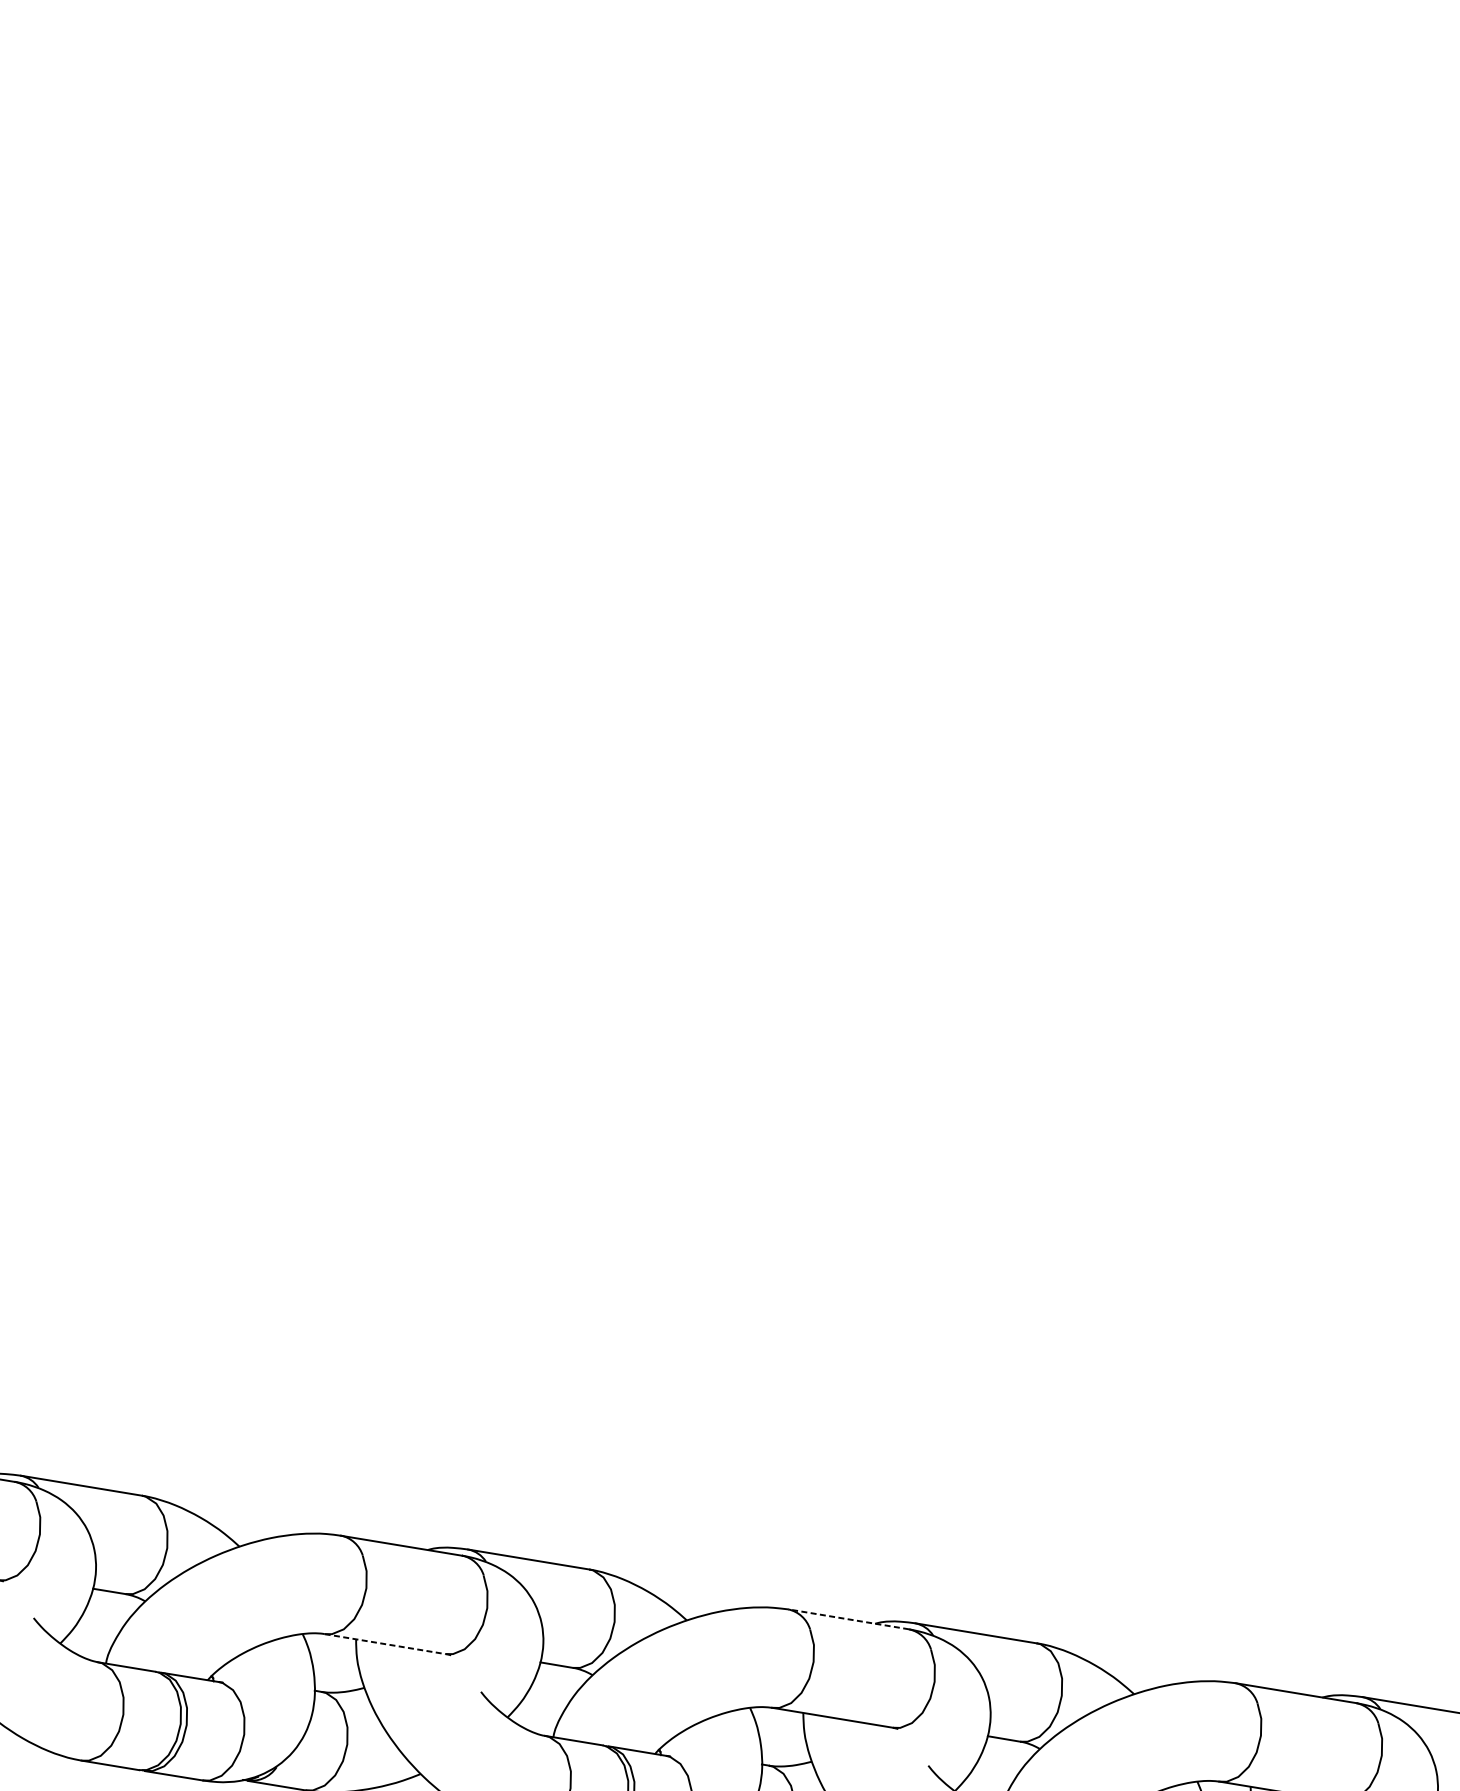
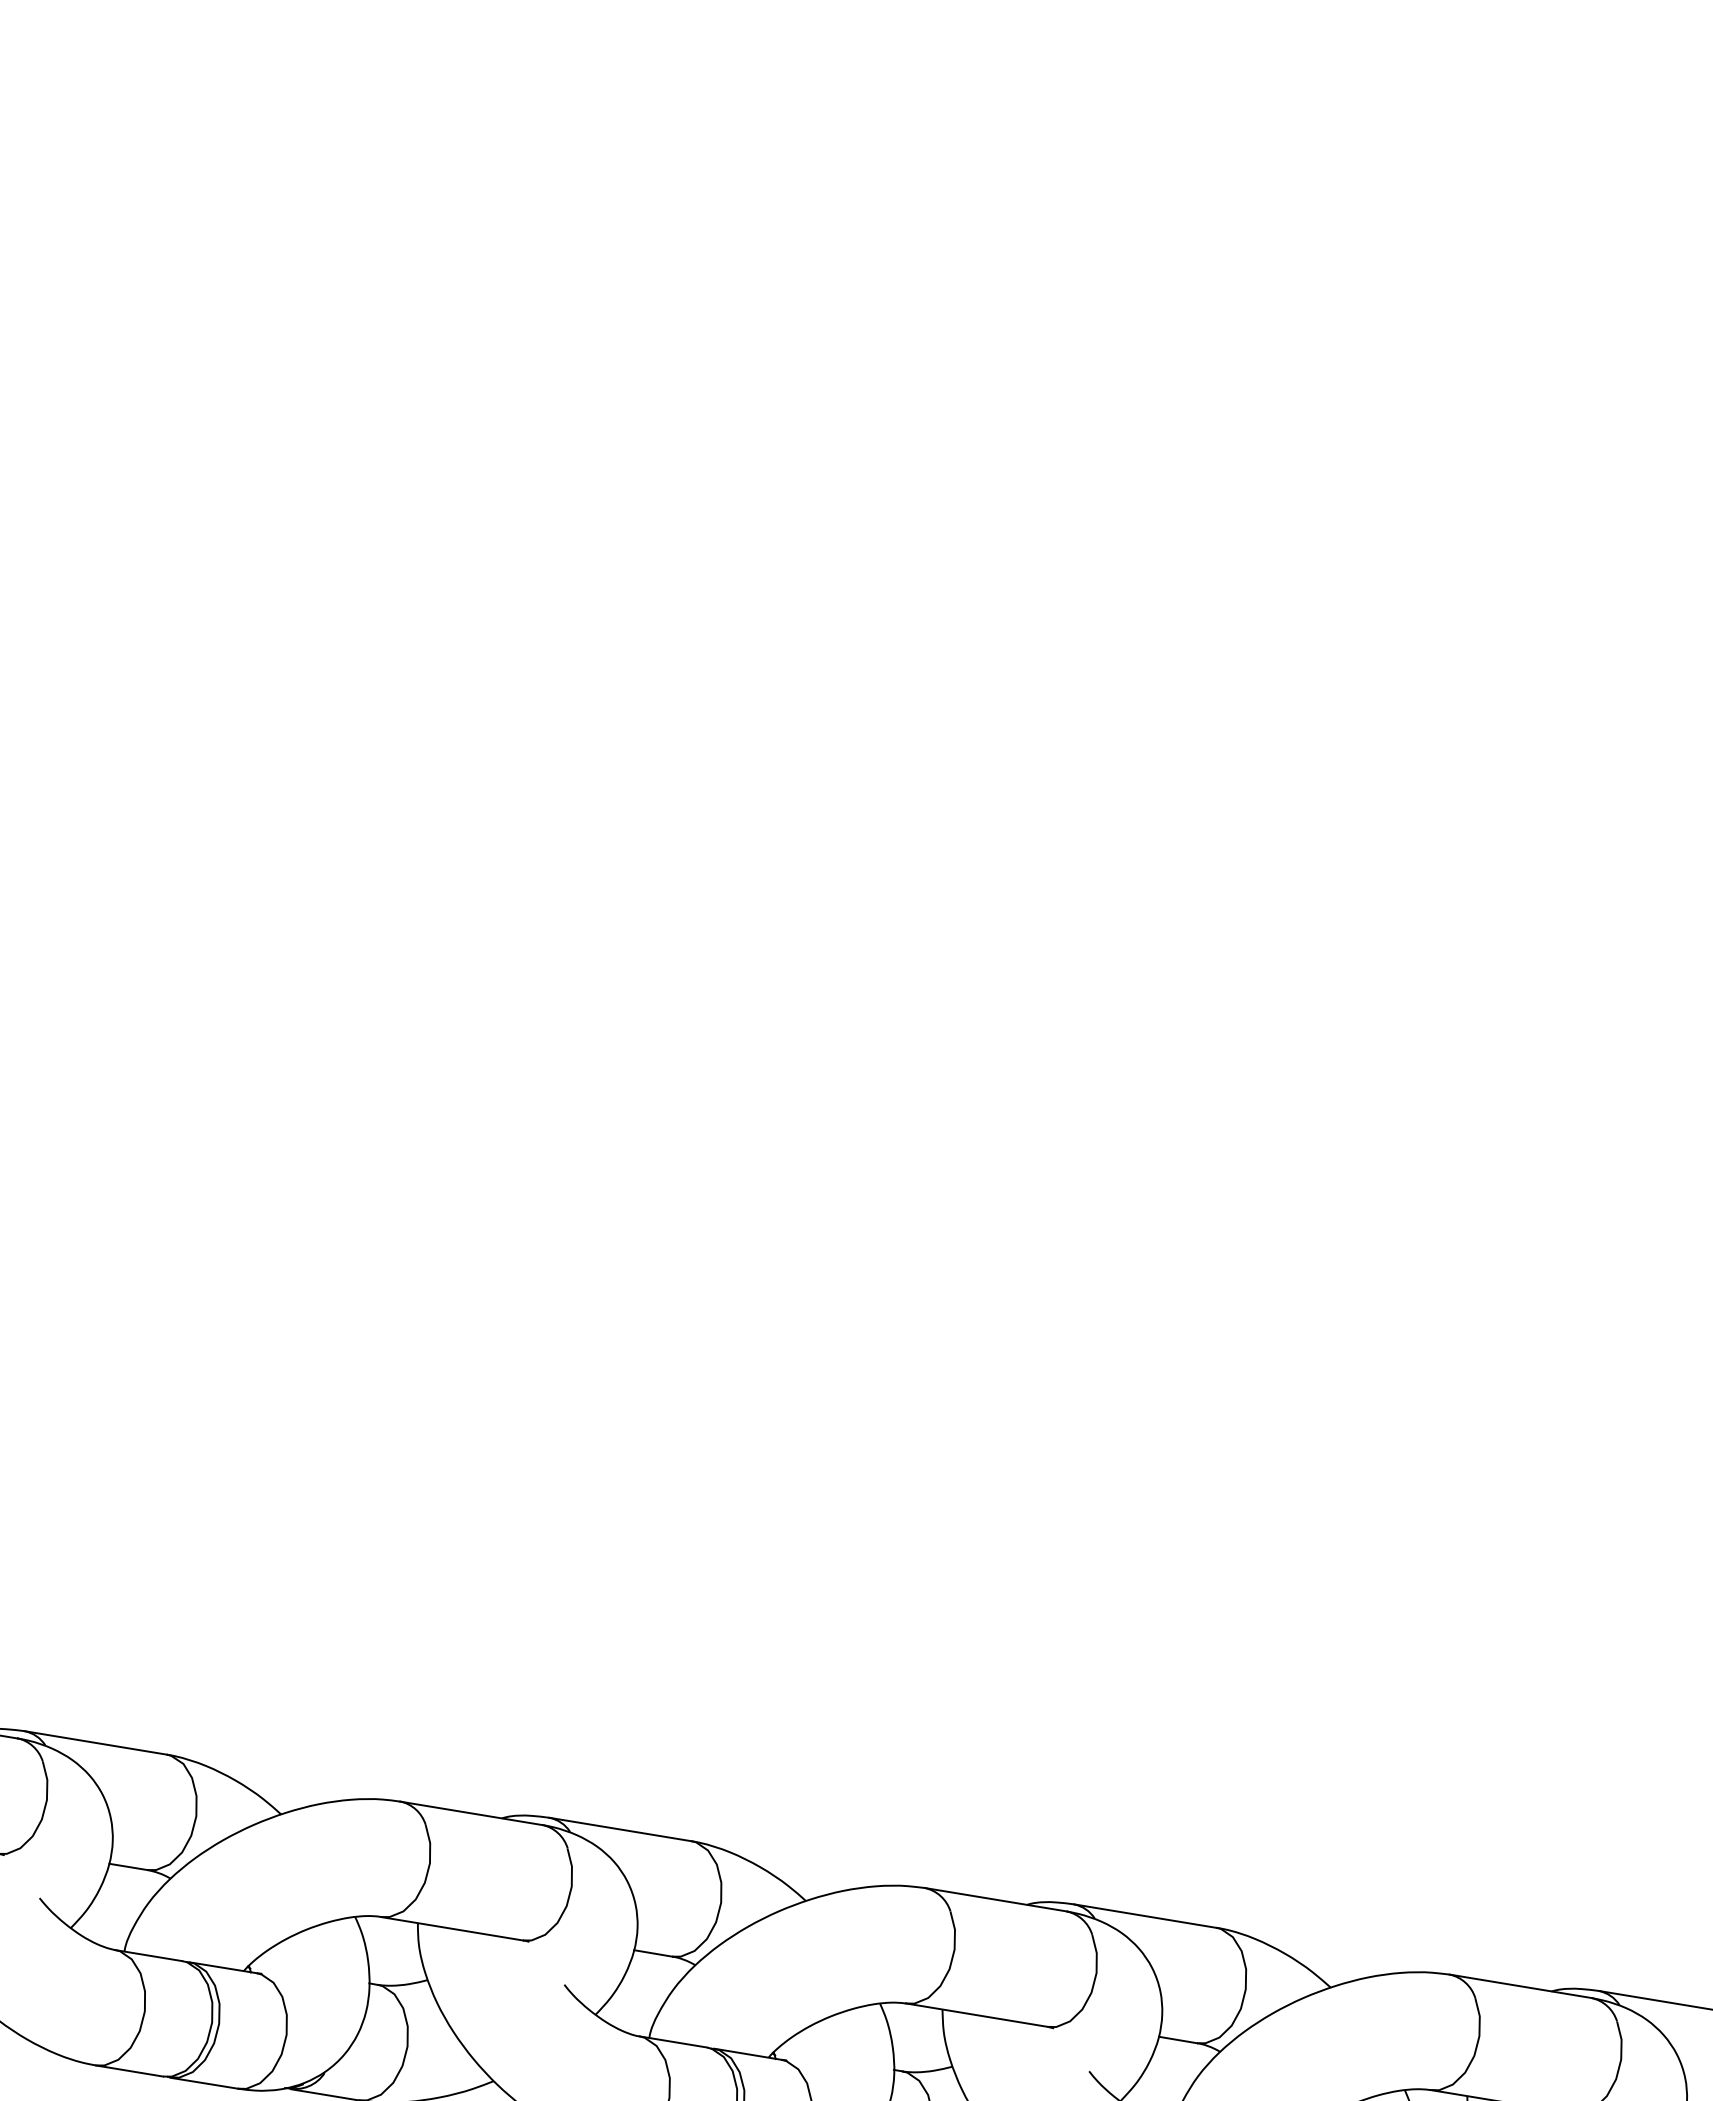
line: (848, 1619) -> (995, 1899), dashed -> solid
line: (384, 1643) -> (451, 1928), dashed -> solid

